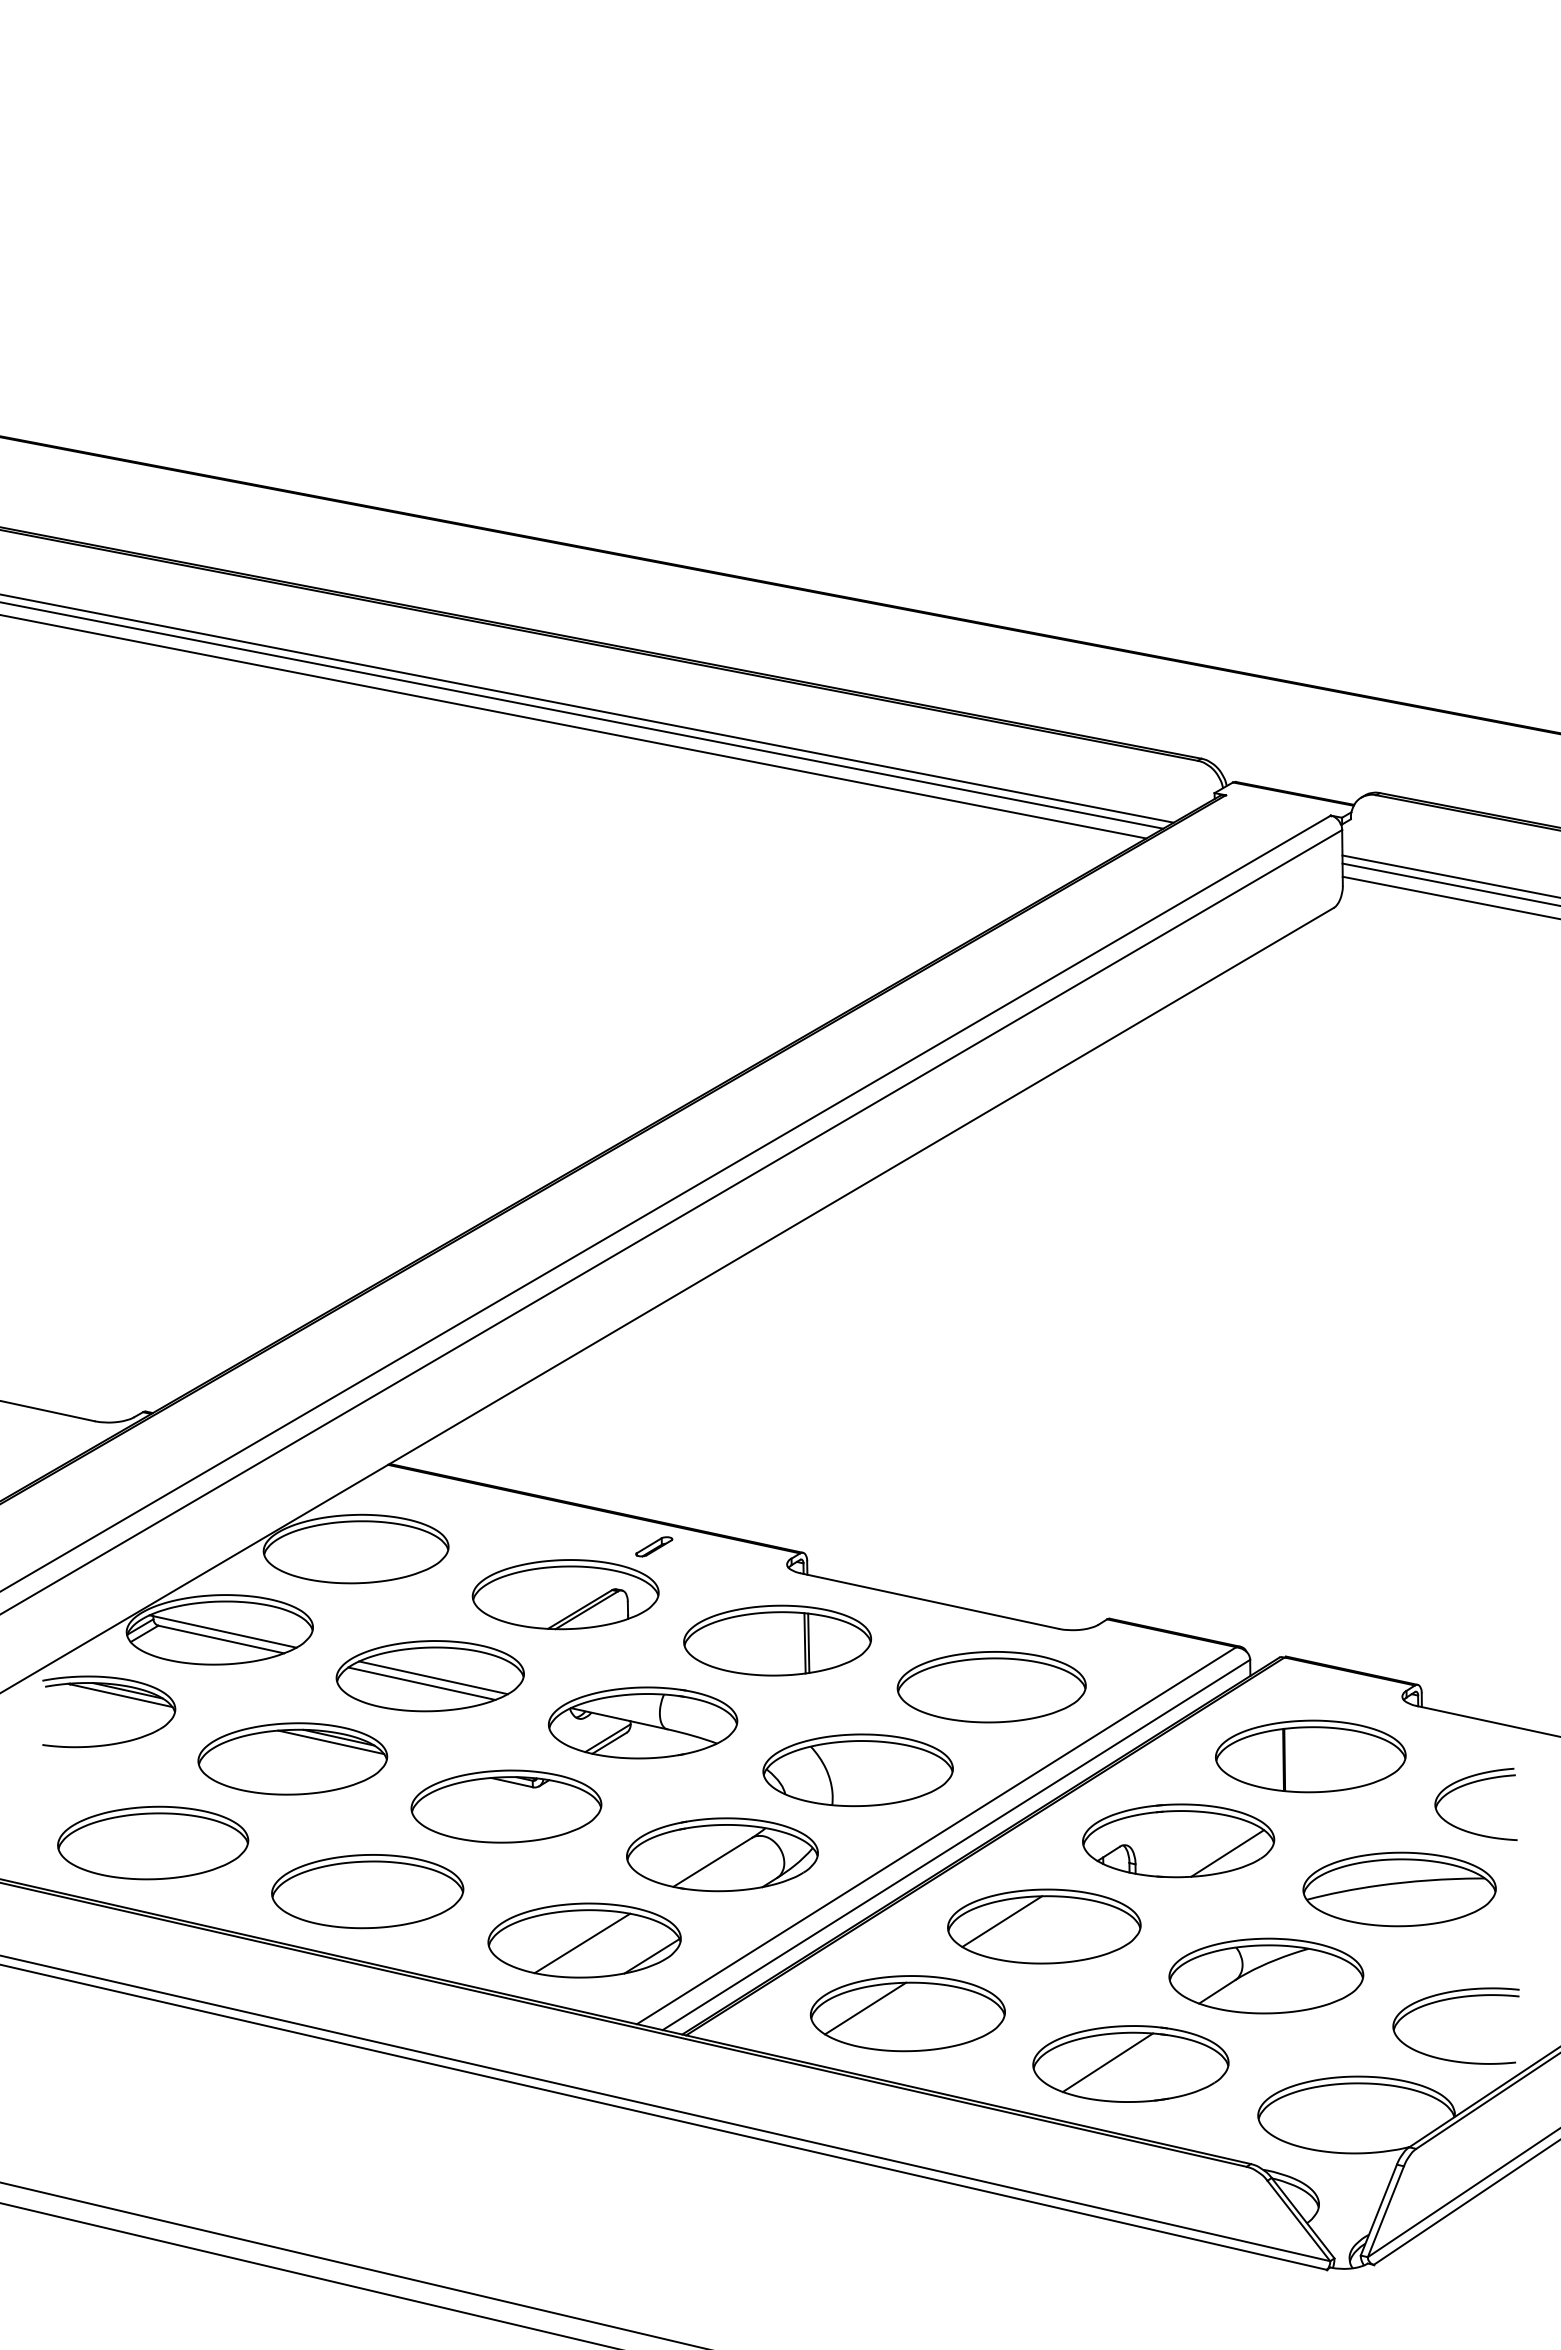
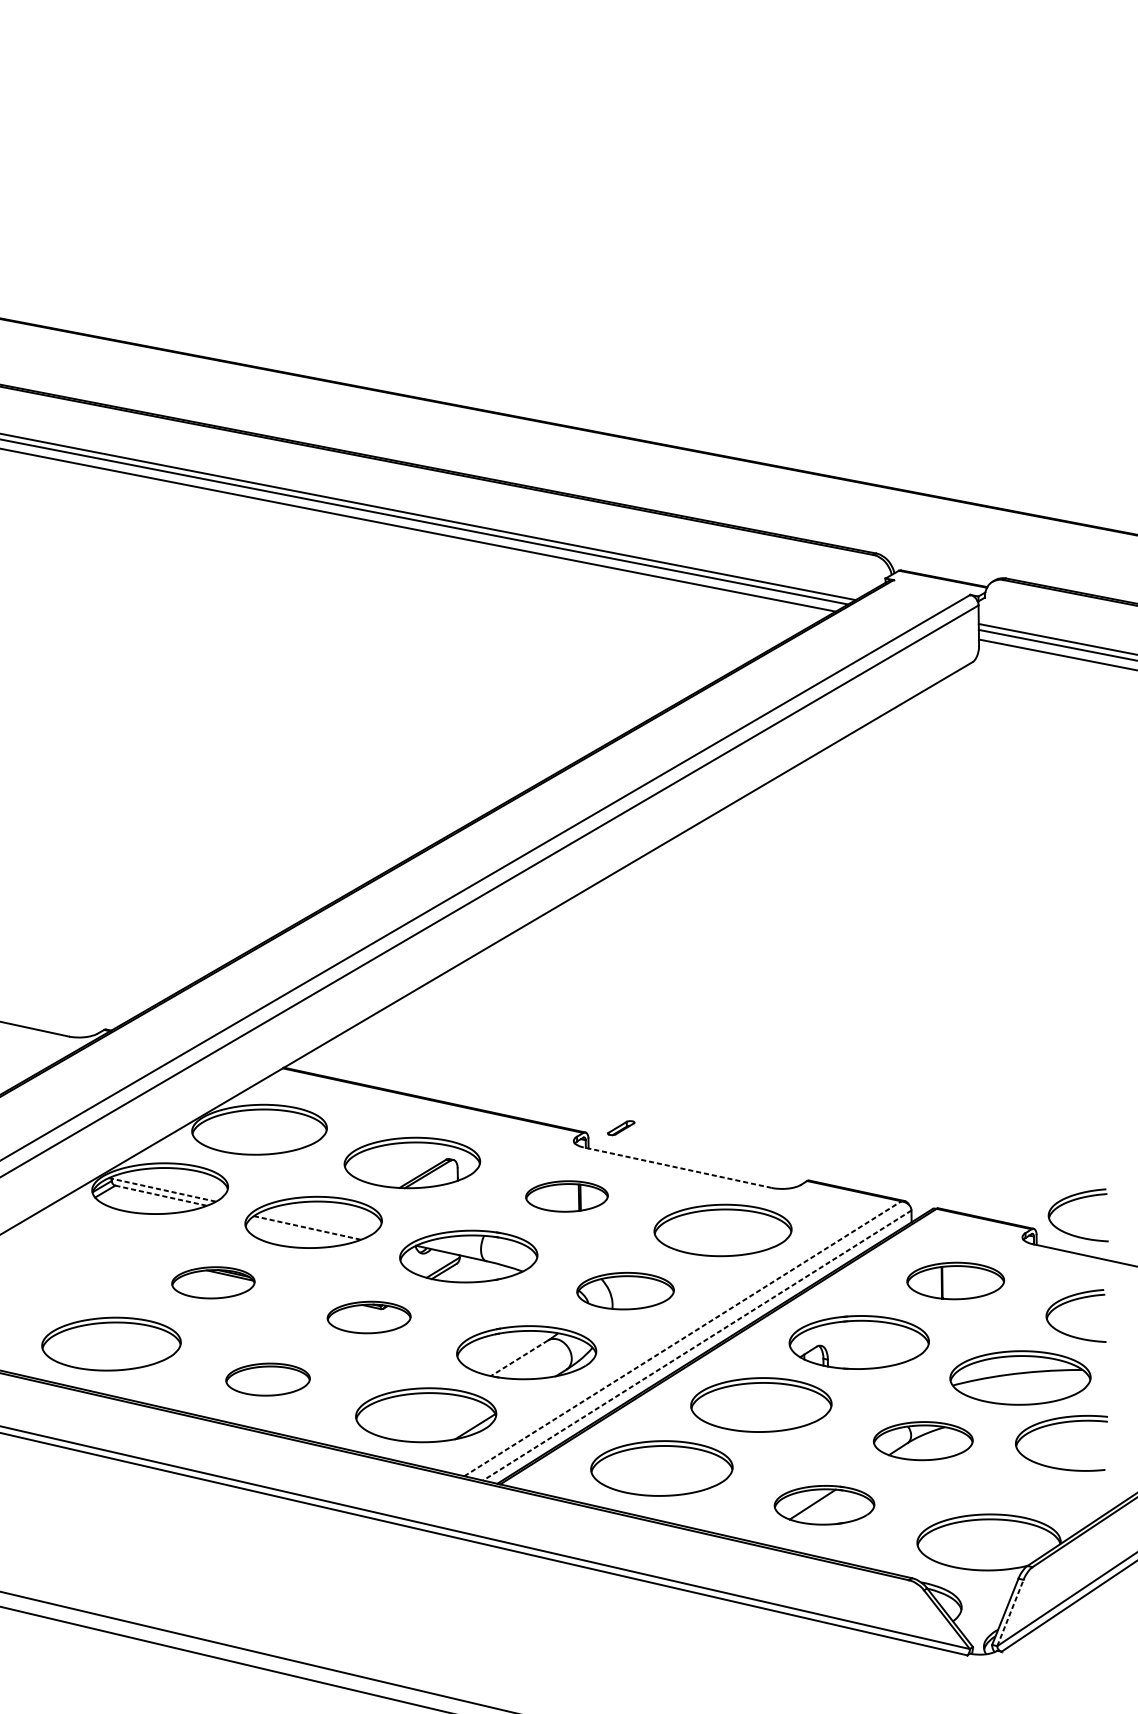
part: (654, 1546) -> (621, 1127), moved
line: (929, 1601) -> (677, 1168), solid -> dashed
line: (223, 1631) -> (162, 1189), solid -> dashed
line: (221, 1639) -> (161, 1195), solid -> dashed
part: (777, 1640) -> (566, 1196), size x0.6
part: (1473, 1646) -> (1074, 1200), added
line: (433, 1677) -> (315, 1223), removed
line: (422, 1683) -> (307, 1227), solid -> dashed
part: (114, 1695) -> (83, 1236), removed
part: (1310, 1756) -> (955, 1281), size x0.7
part: (292, 1758) -> (213, 1282), size x0.6
part: (857, 1770) -> (625, 1291), size x0.7
part: (506, 1806) -> (369, 1317), size x0.6
line: (936, 1835) -> (682, 1338), solid -> dashed
line: (956, 1845) -> (697, 1345), solid -> dashed
line: (1227, 1853) -> (894, 1351), removed
line: (712, 1862) -> (519, 1358), solid -> dashed
part: (367, 1891) -> (267, 1379), size x0.6
line: (1002, 1921) -> (730, 1401), removed
line: (582, 1943) -> (424, 1417), removed
part: (1266, 1975) -> (923, 1440), size x0.7
part: (1453, 1999) -> (1059, 1423), moved
line: (865, 2008) -> (630, 1464), removed
part: (1130, 2063) -> (824, 1504), size x0.7
line: (1385, 2211) -> (1010, 1612), solid -> dashed

